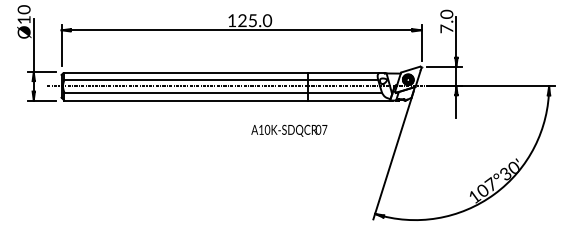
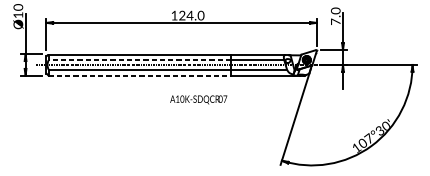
text: (252, 20) -> (189, 15), 125.0 -> 124.0
line: (186, 80) -> (140, 60), solid -> dashed
line: (186, 100) -> (140, 75), solid -> dashed
text: (289, 130) -> (198, 99), moved

